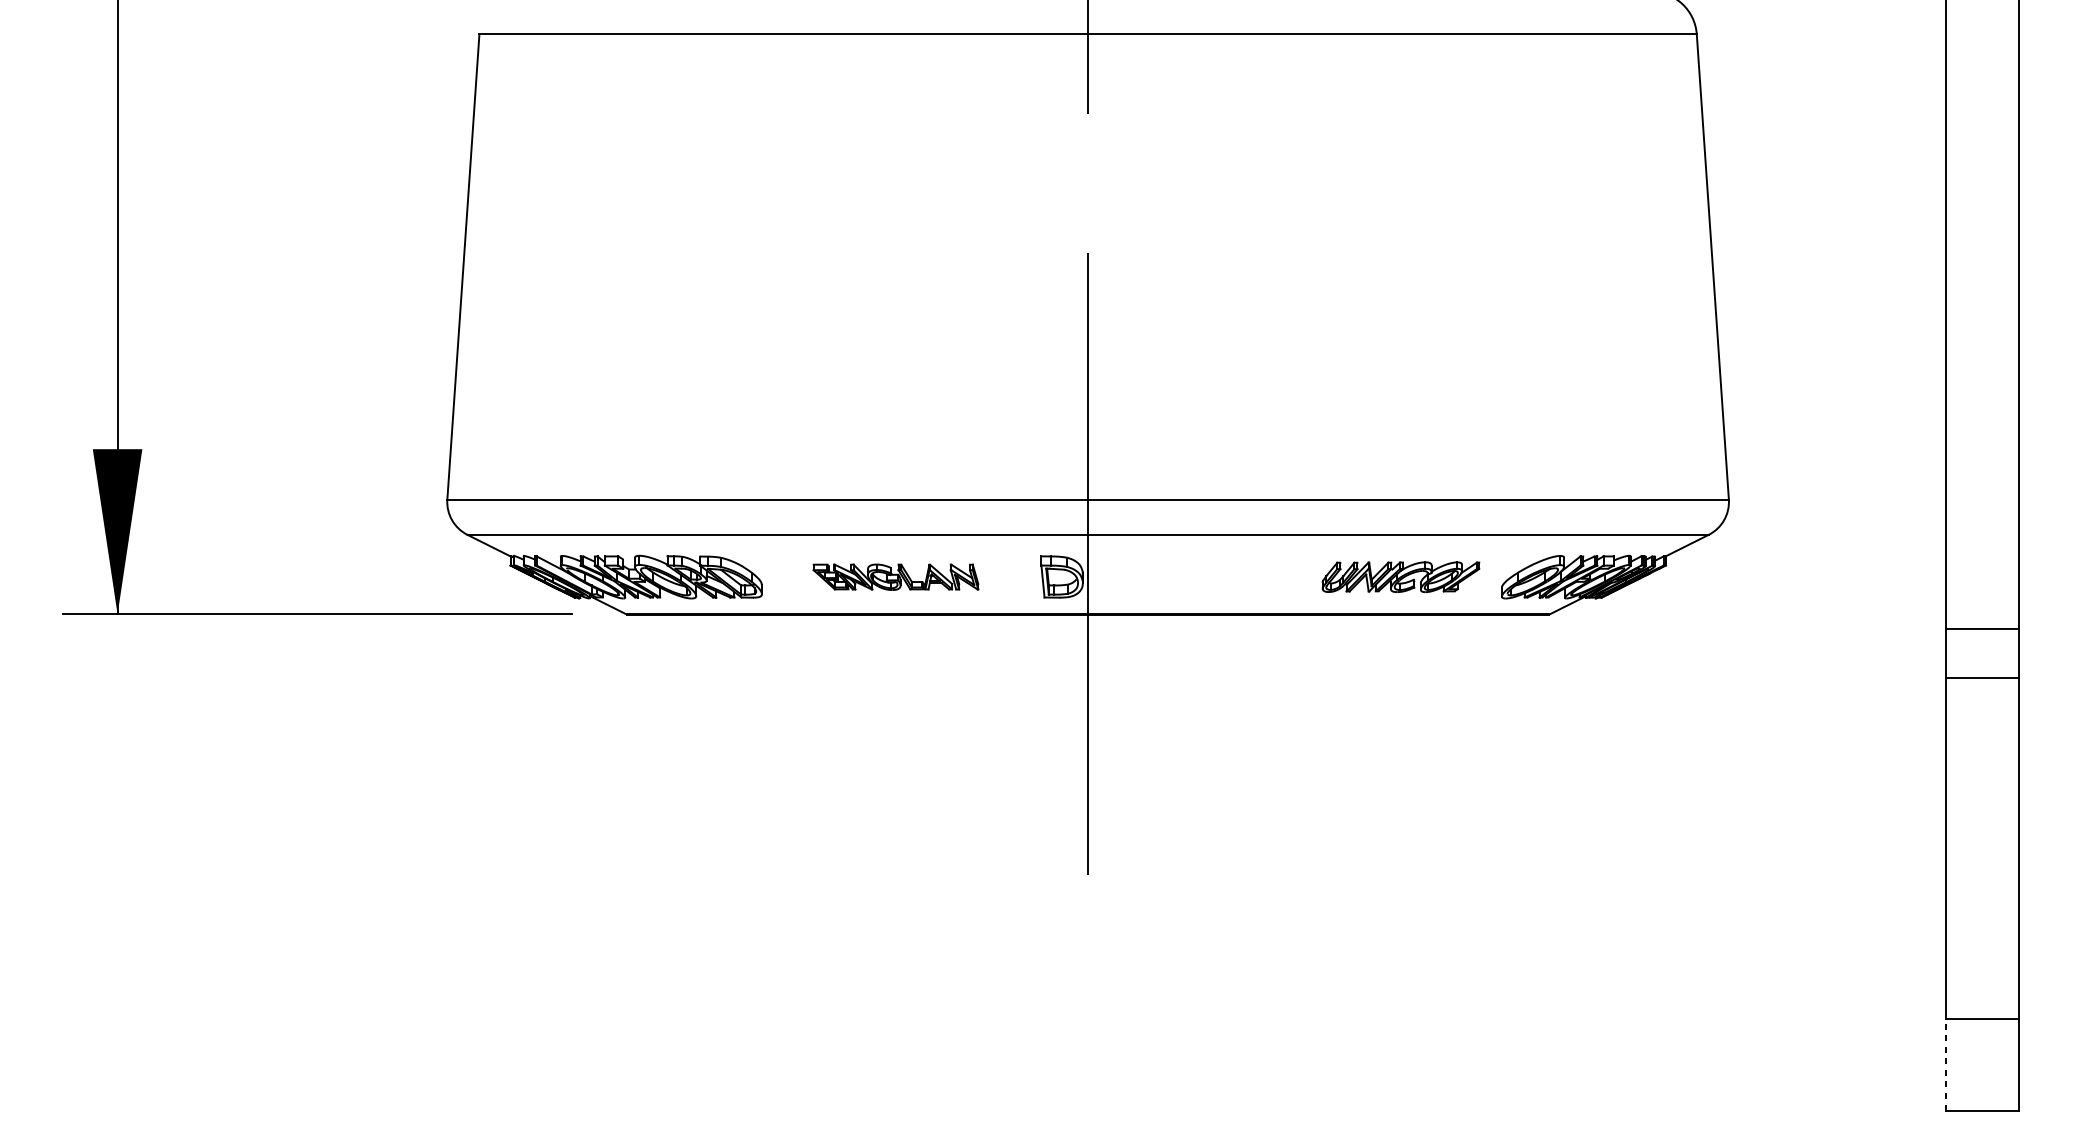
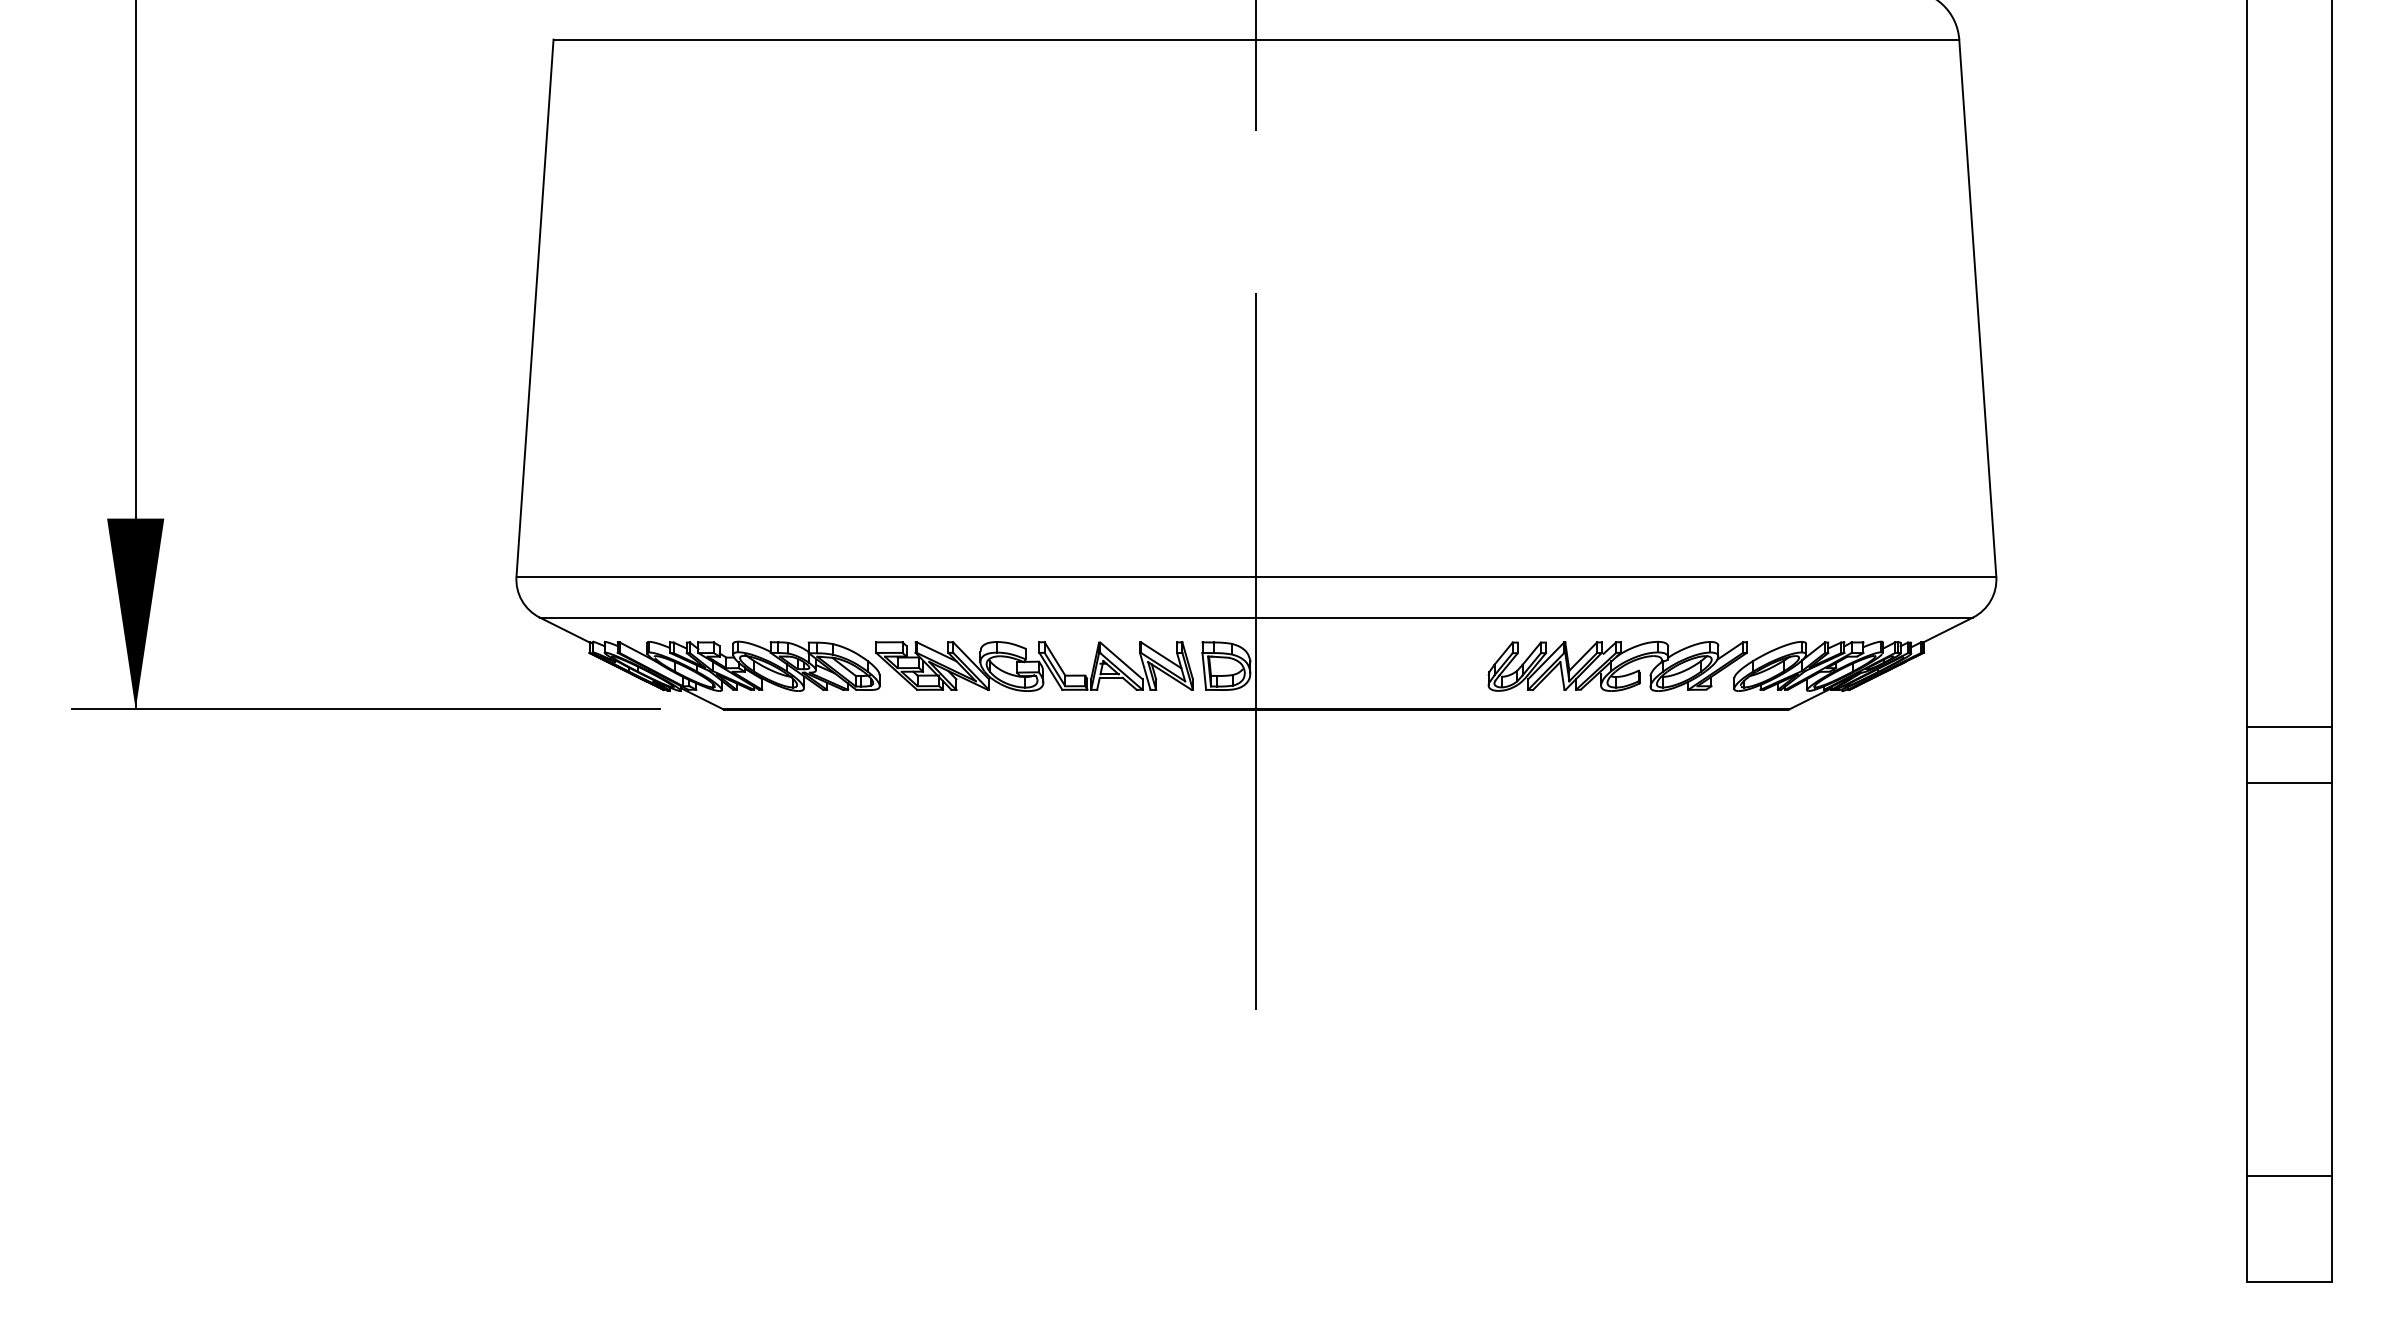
part: (895, 577) -> (1034, 666), size x1.67
part: (1400, 577) -> (1617, 666), size x1.43
line: (1946, 1064) -> (2247, 1229), dashed -> solid

